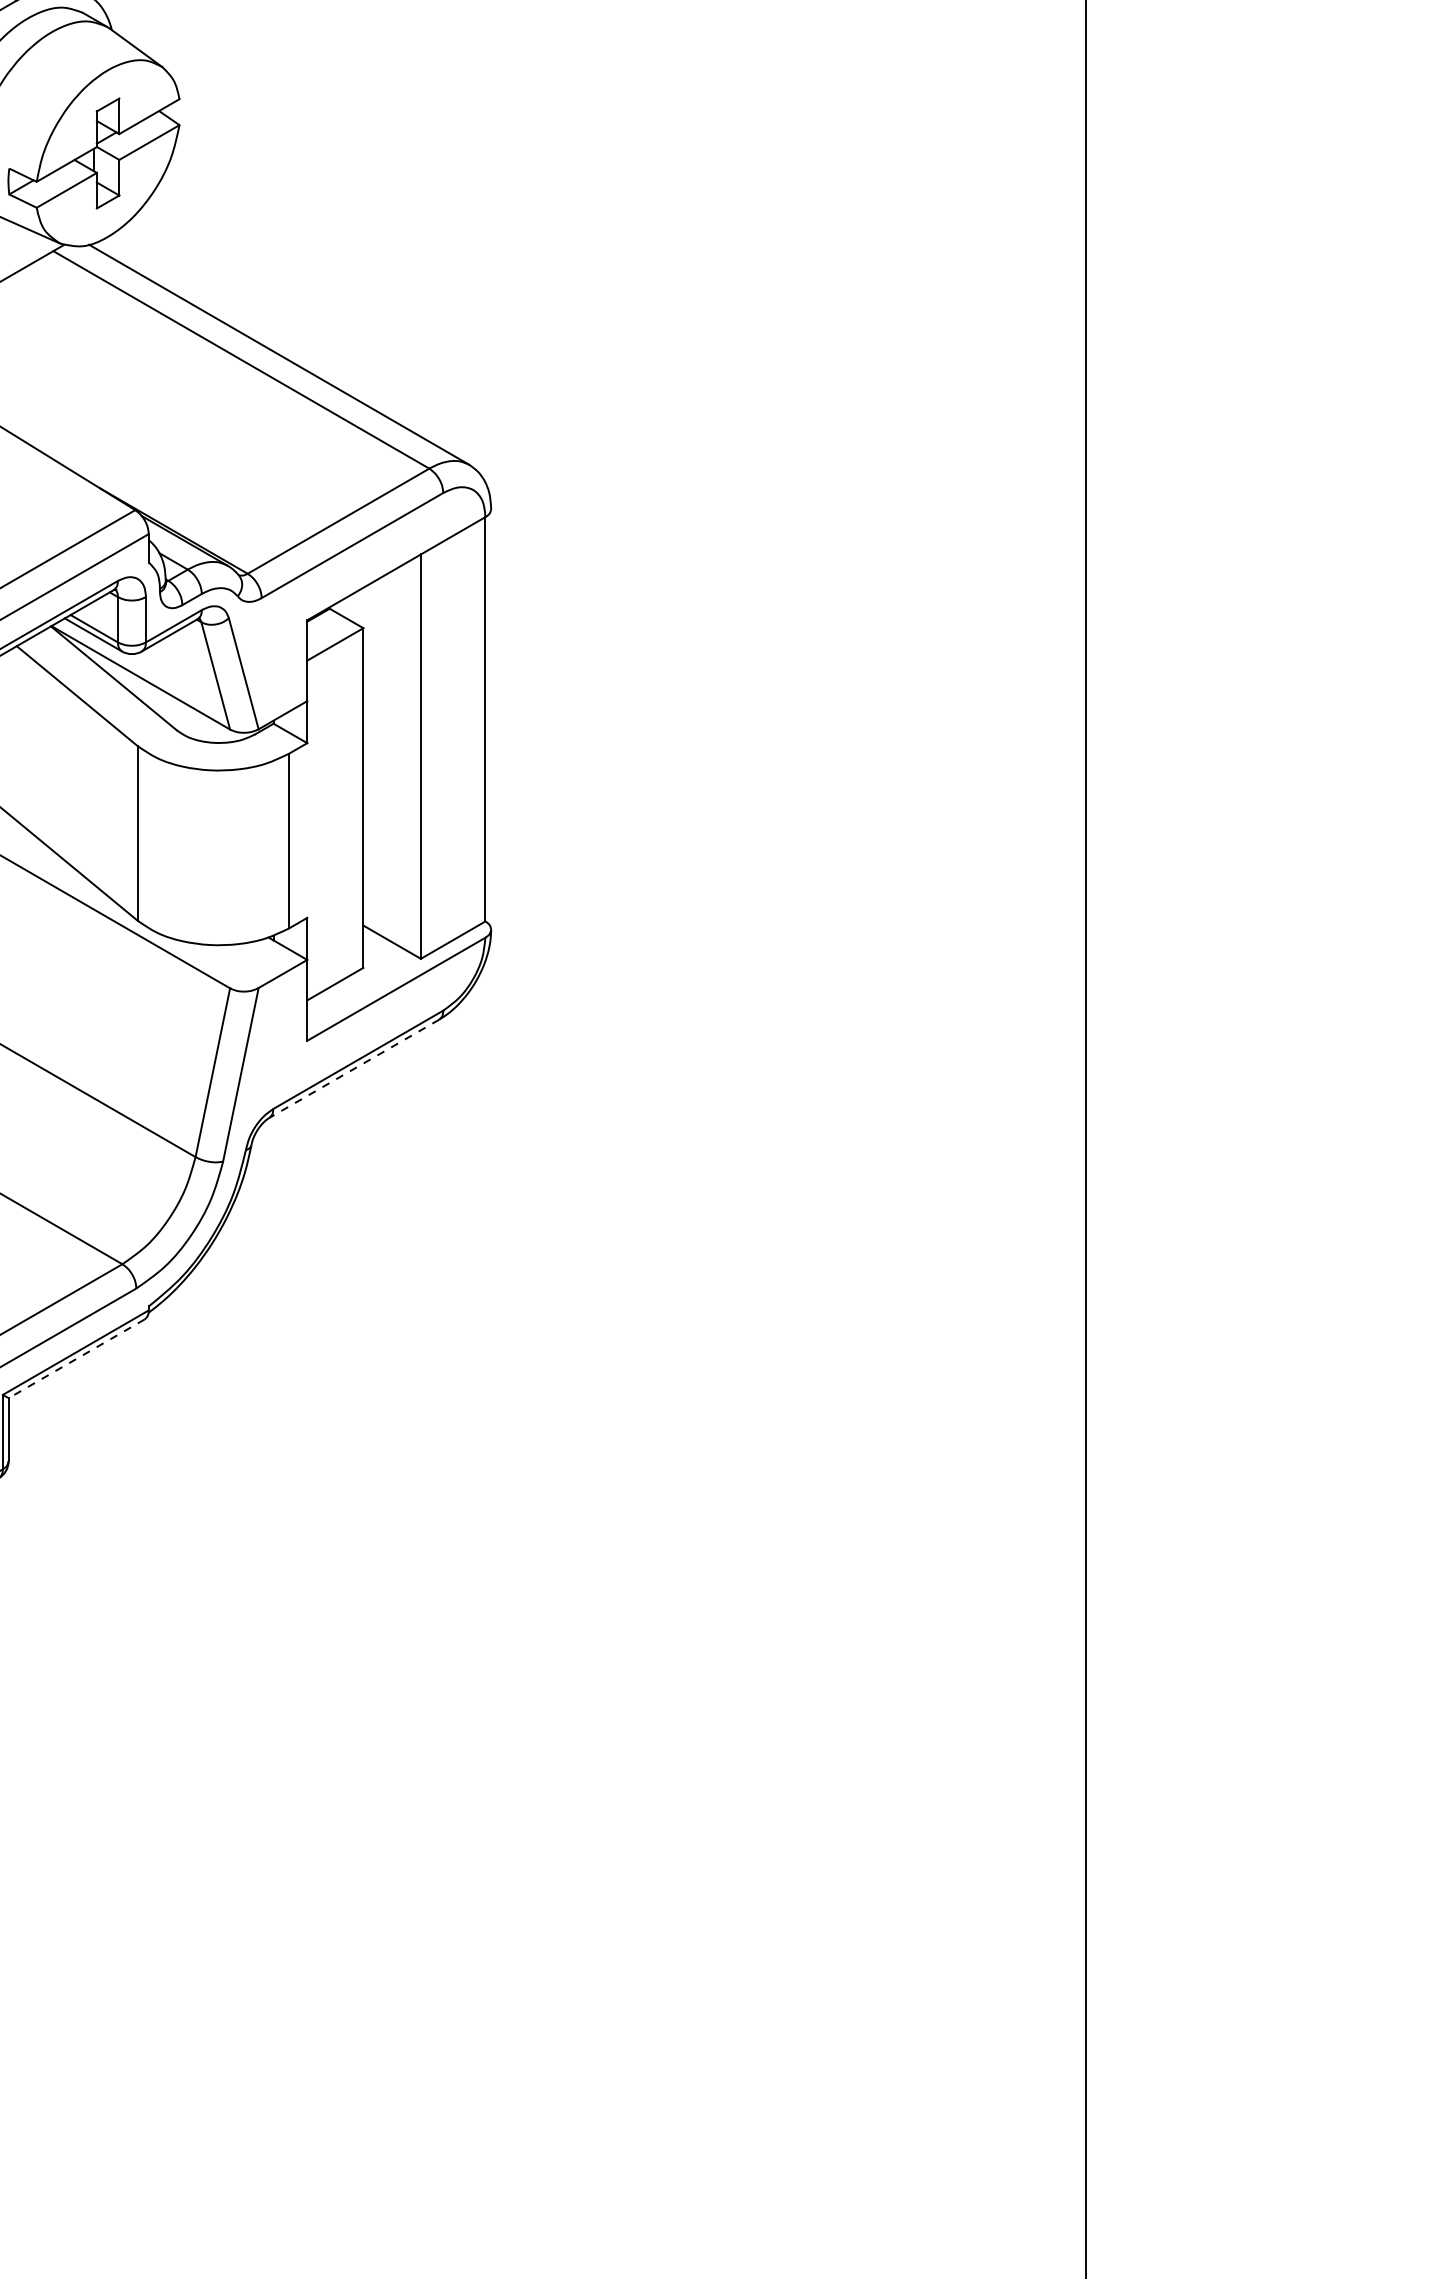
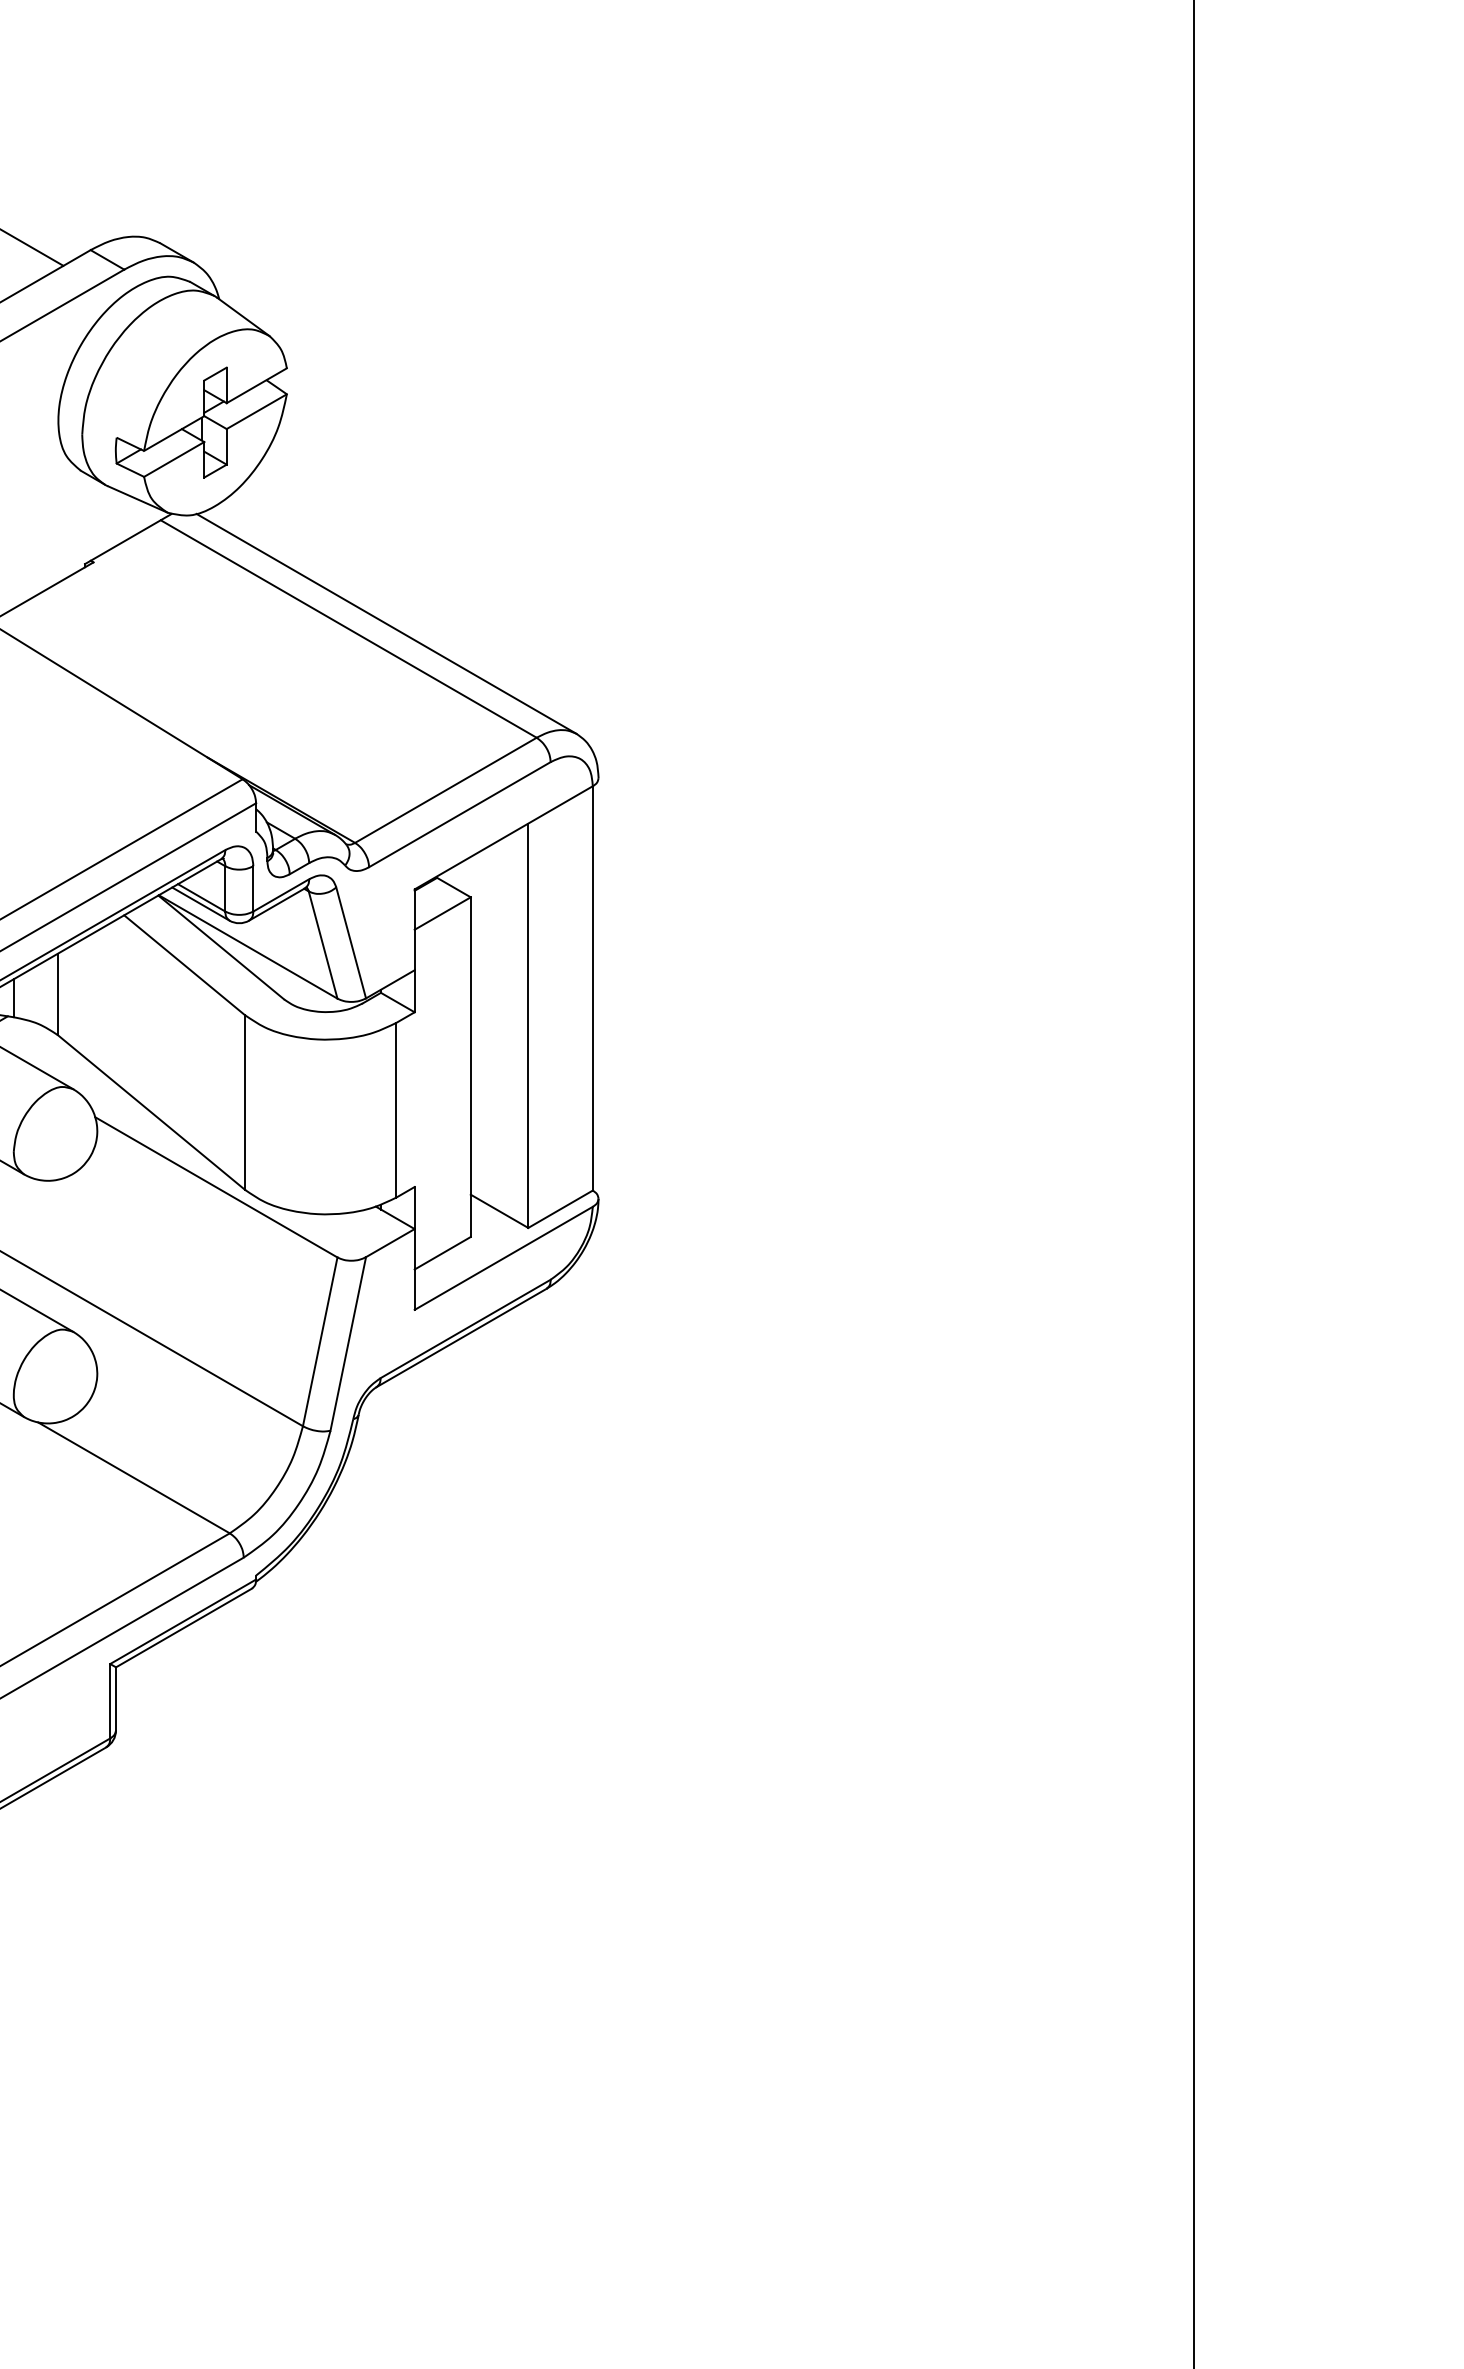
line: (354, 1069) -> (461, 1338), dashed -> solid
line: (77, 1358) -> (184, 1627), dashed -> solid

